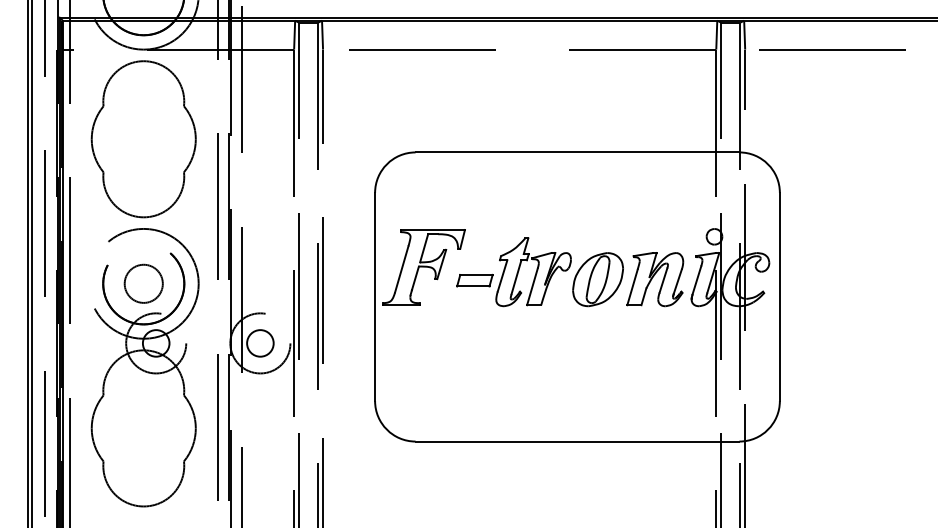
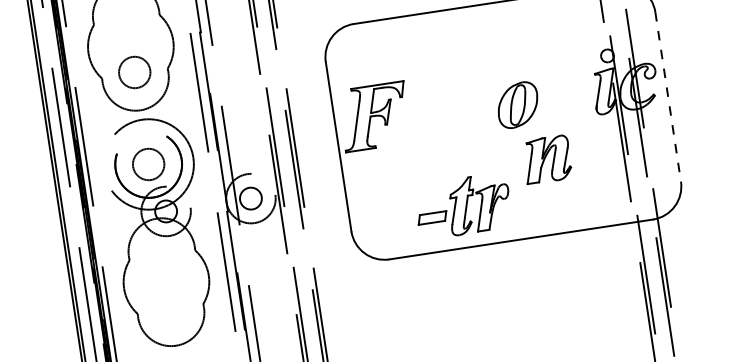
circle: (143, 170) -> (134, 72), added
part: (513, 272) -> (462, 206), moved
part: (655, 279) -> (547, 159), moved
line: (779, 297) -> (667, 97), solid -> dashed

